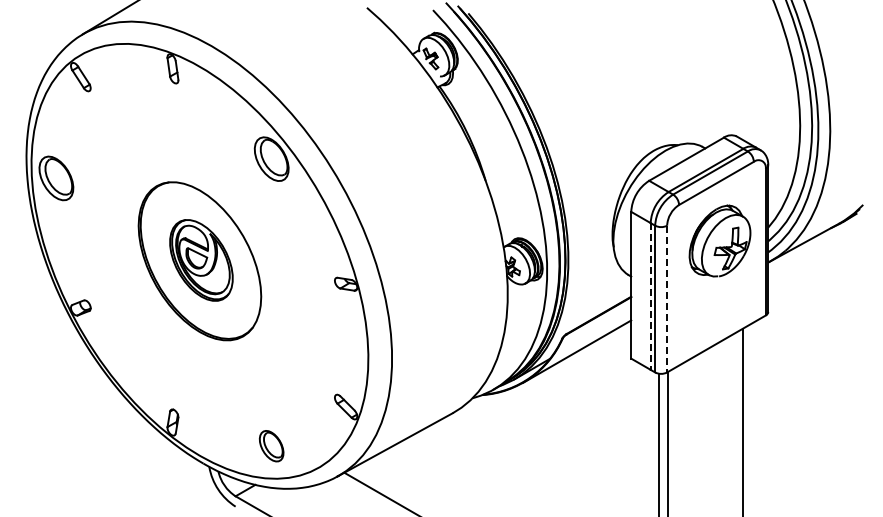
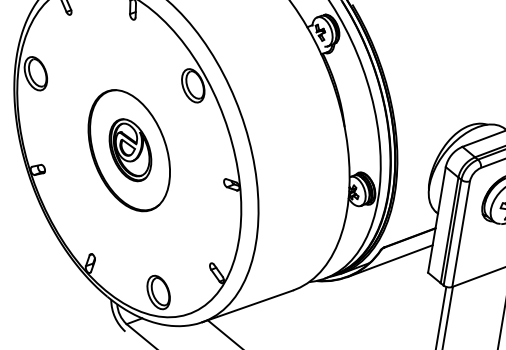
line: (650, 296) -> (449, 230), dashed -> solid
line: (667, 299) -> (461, 234), dashed -> solid
part: (271, 445) -> (158, 291), size x1.43

